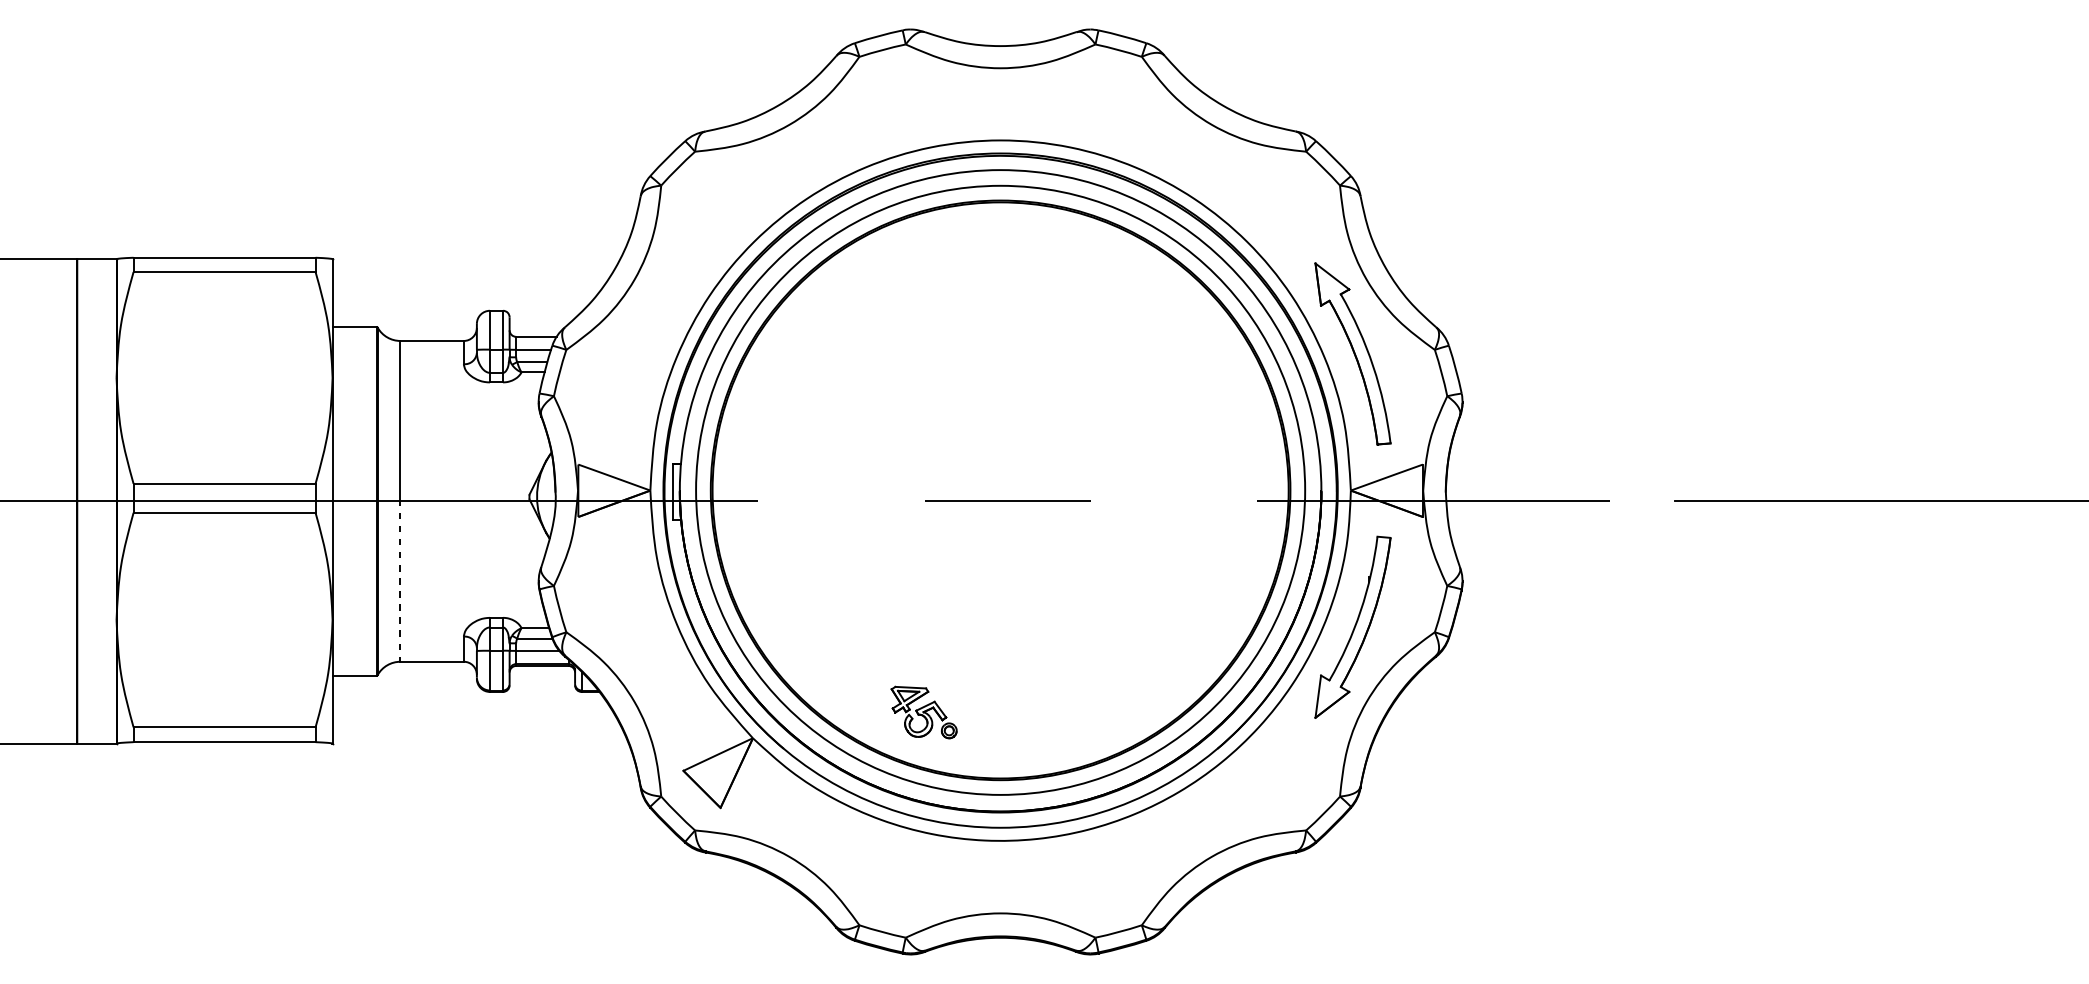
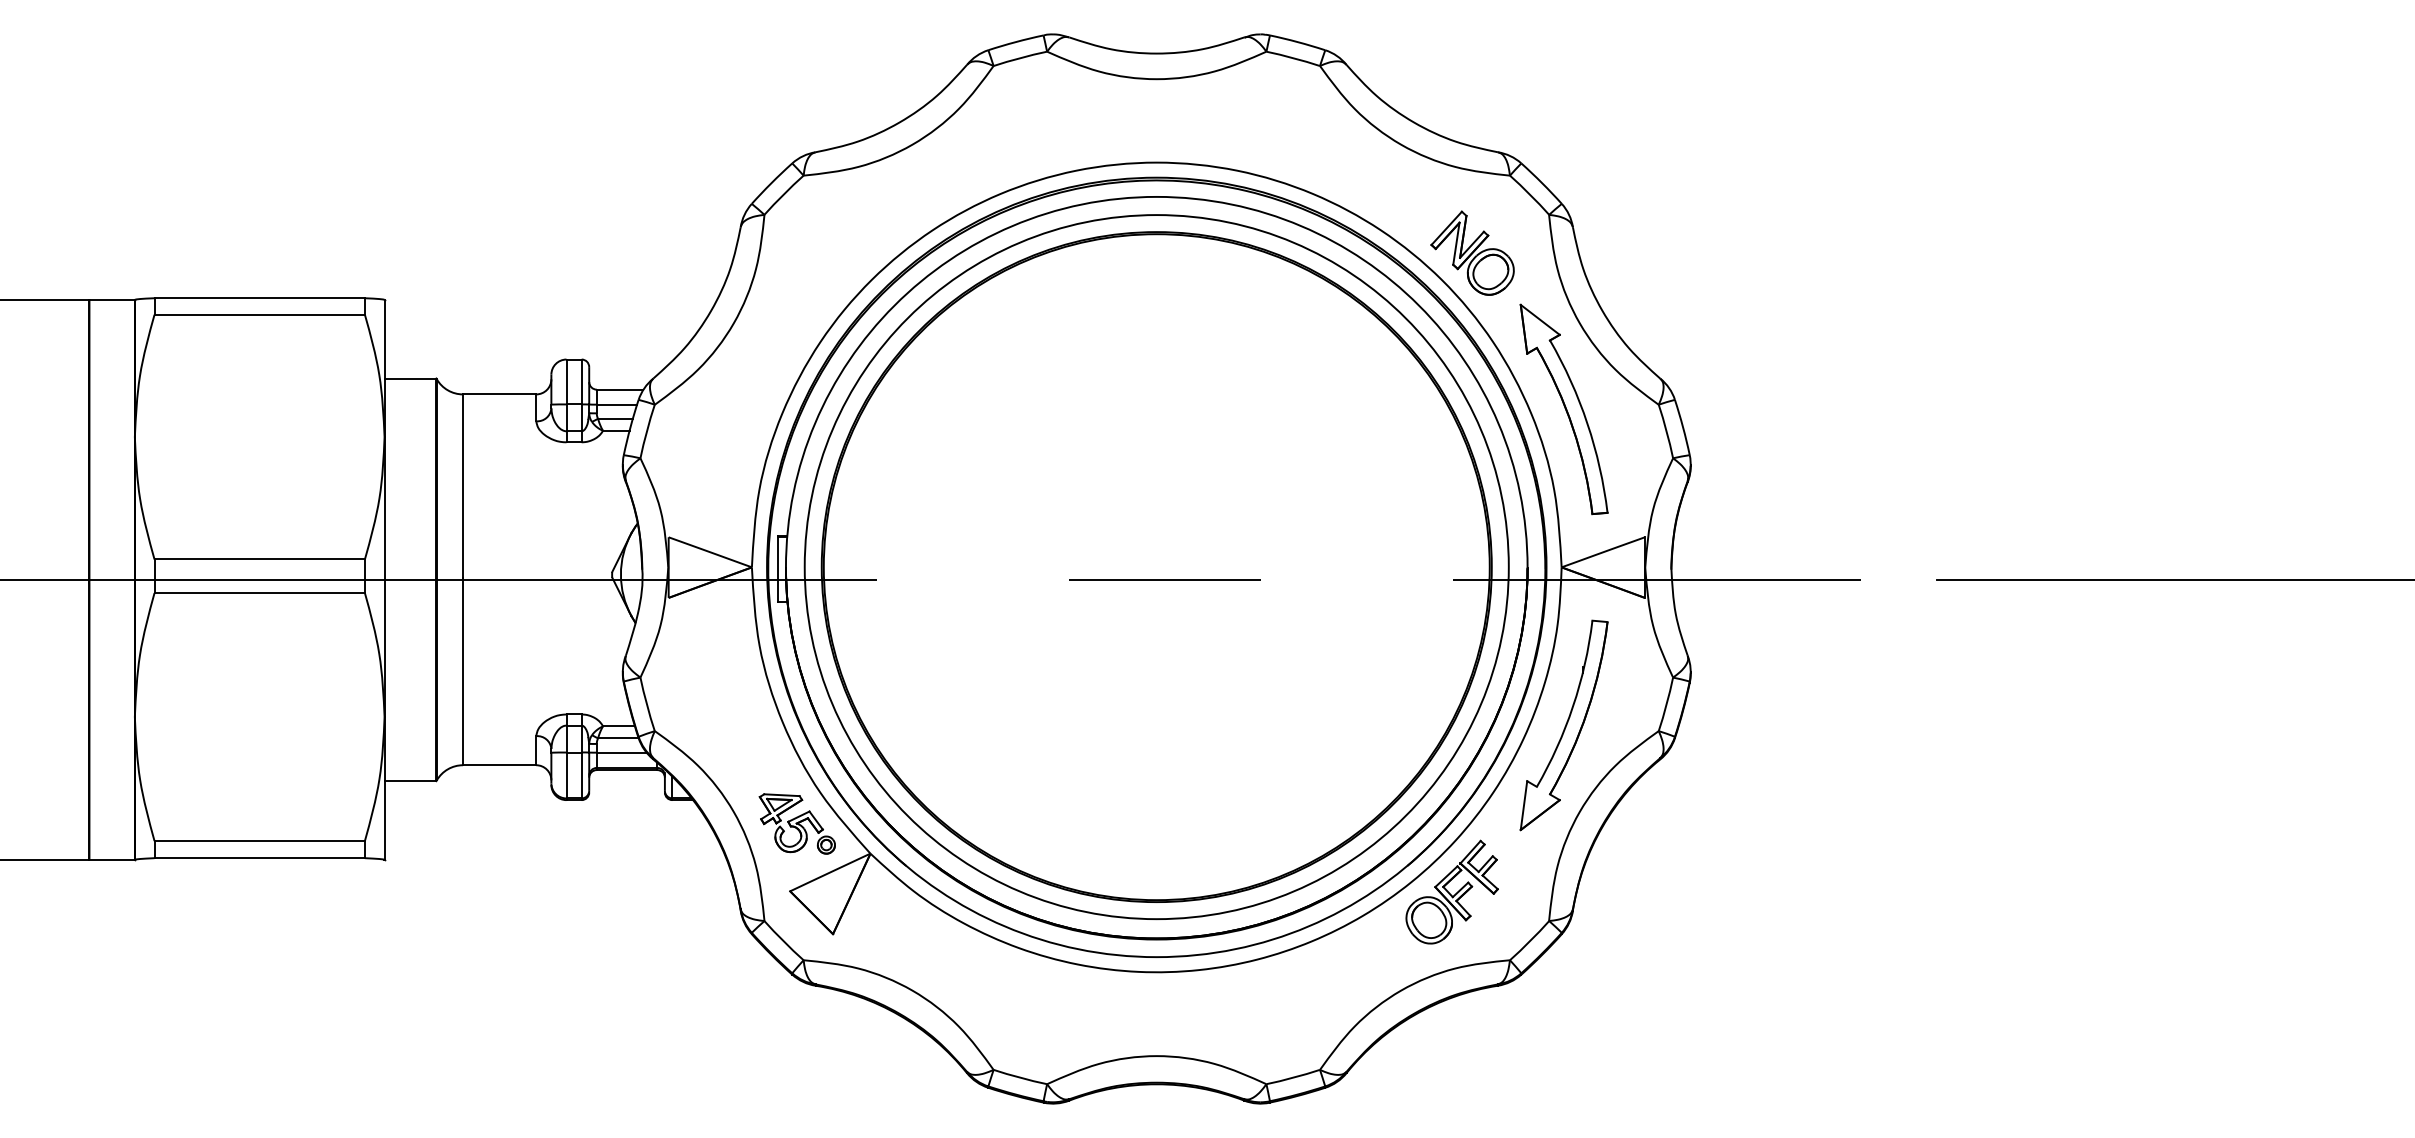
part: (1273, 218) -> (1472, 252), added
line: (400, 580) -> (463, 671), dashed -> solid
part: (923, 712) -> (796, 823), moved
part: (1255, 770) -> (1451, 891), added

